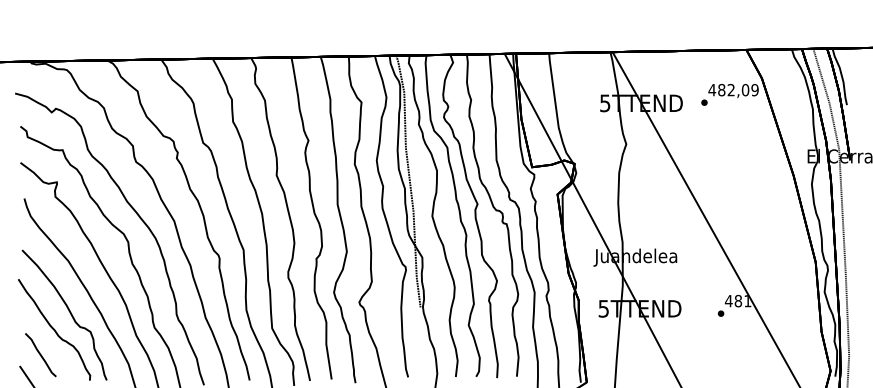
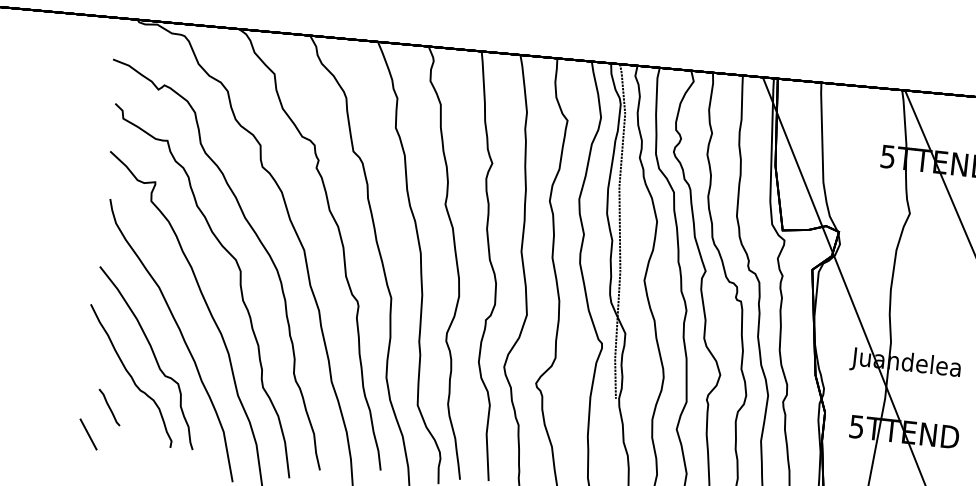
part: (40, 355) -> (108, 407), size x0.6

